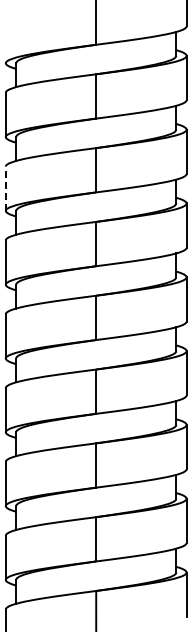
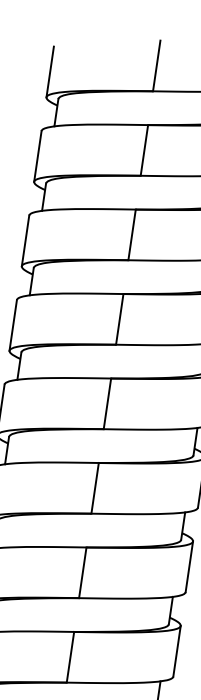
line: (5, 40) -> (49, 71), added
line: (5, 188) -> (25, 240), dashed -> solid

